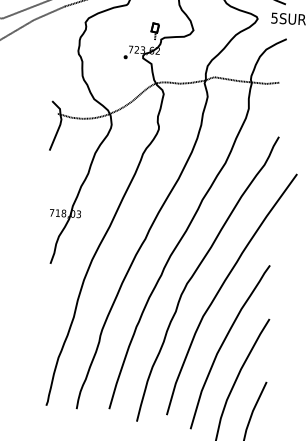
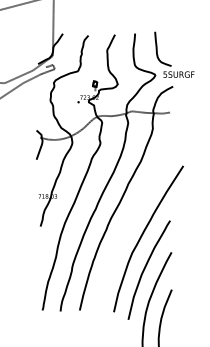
curve: (199, 269) -> (128, 225), removed

